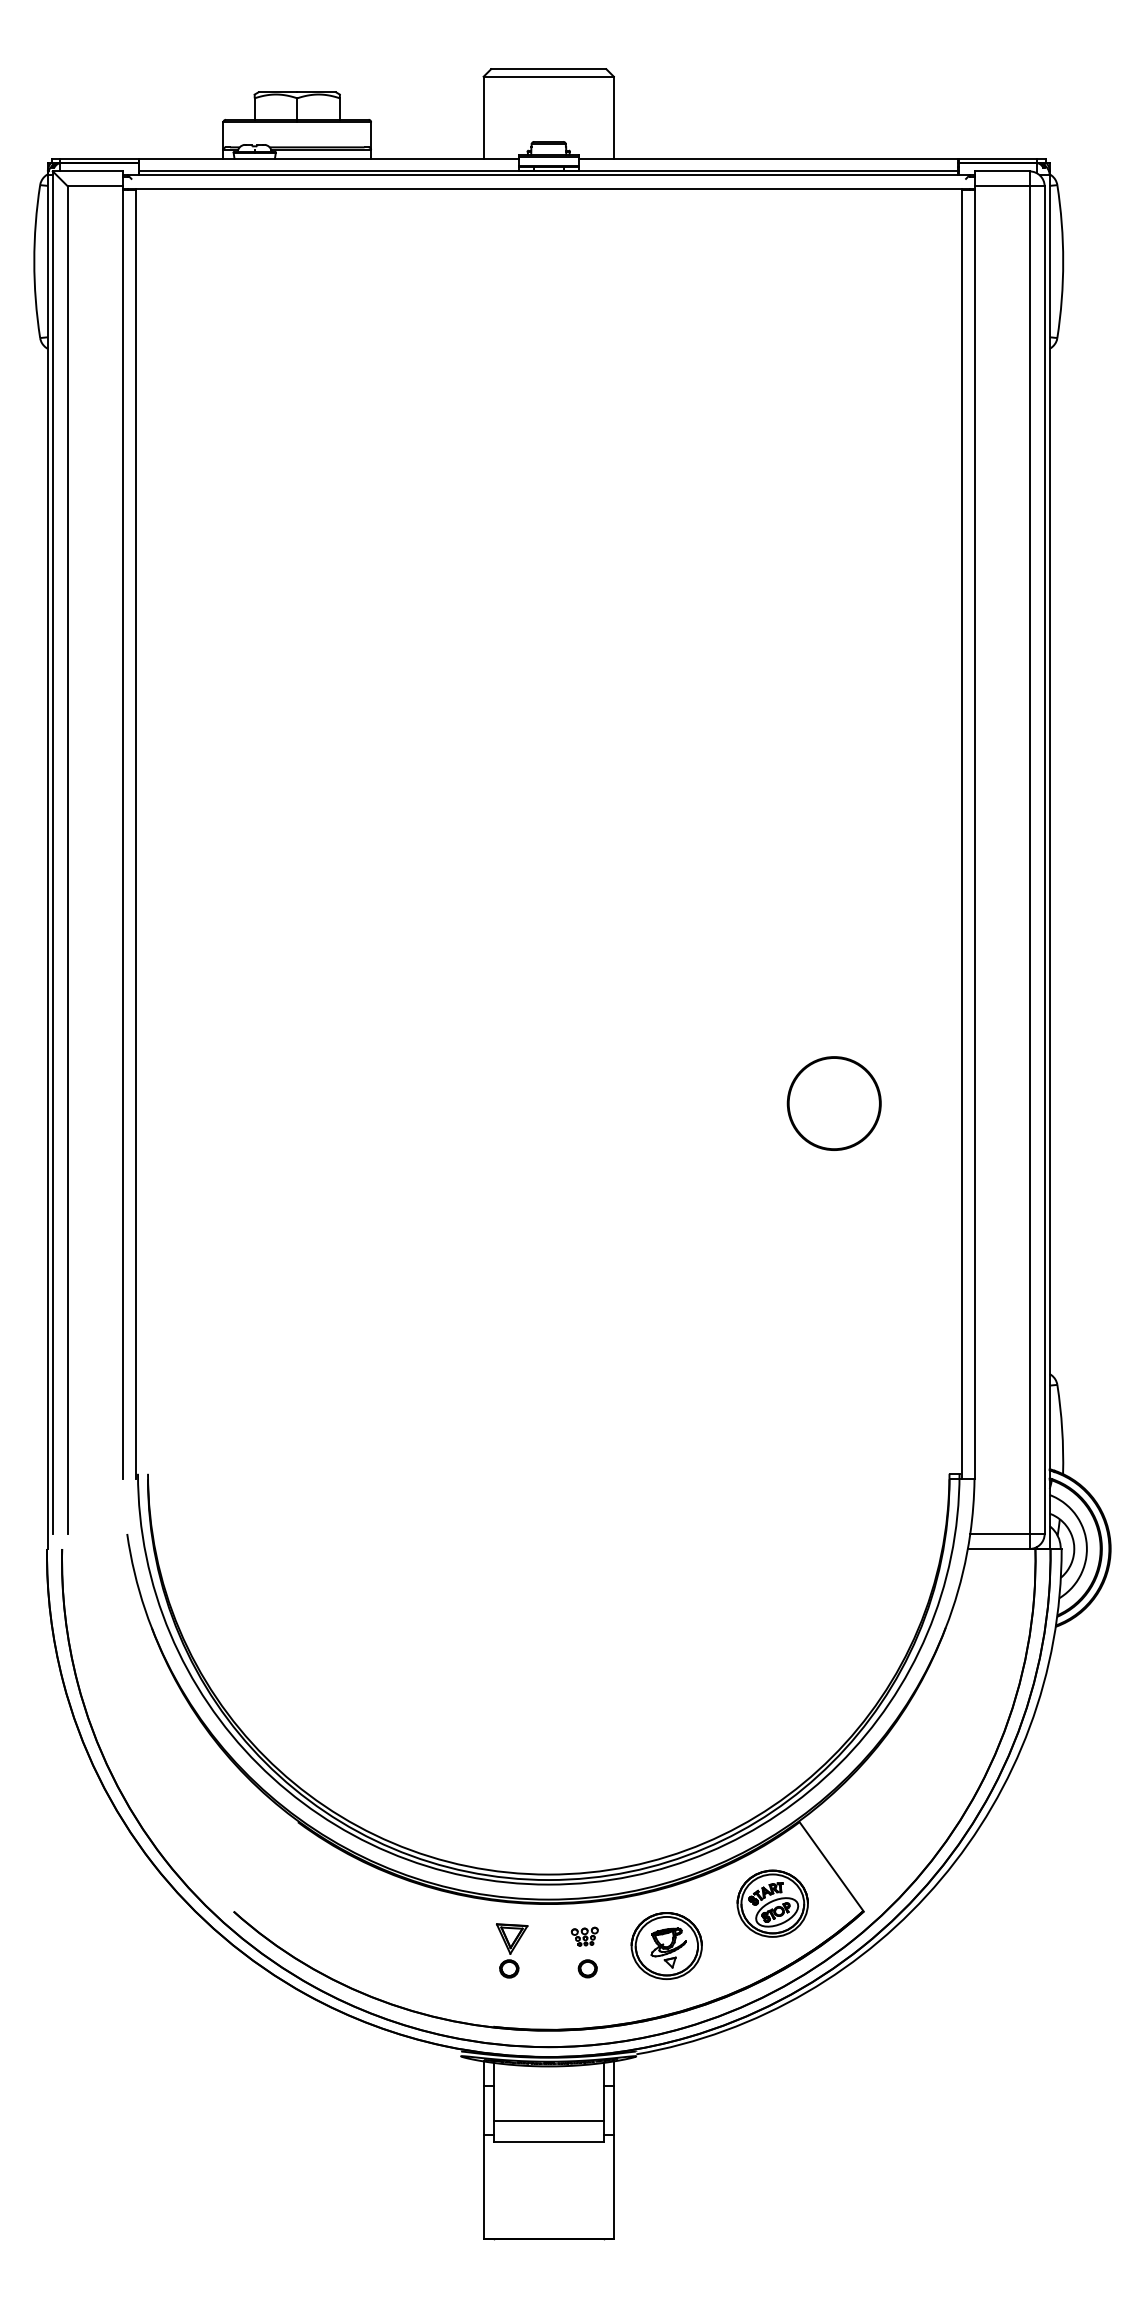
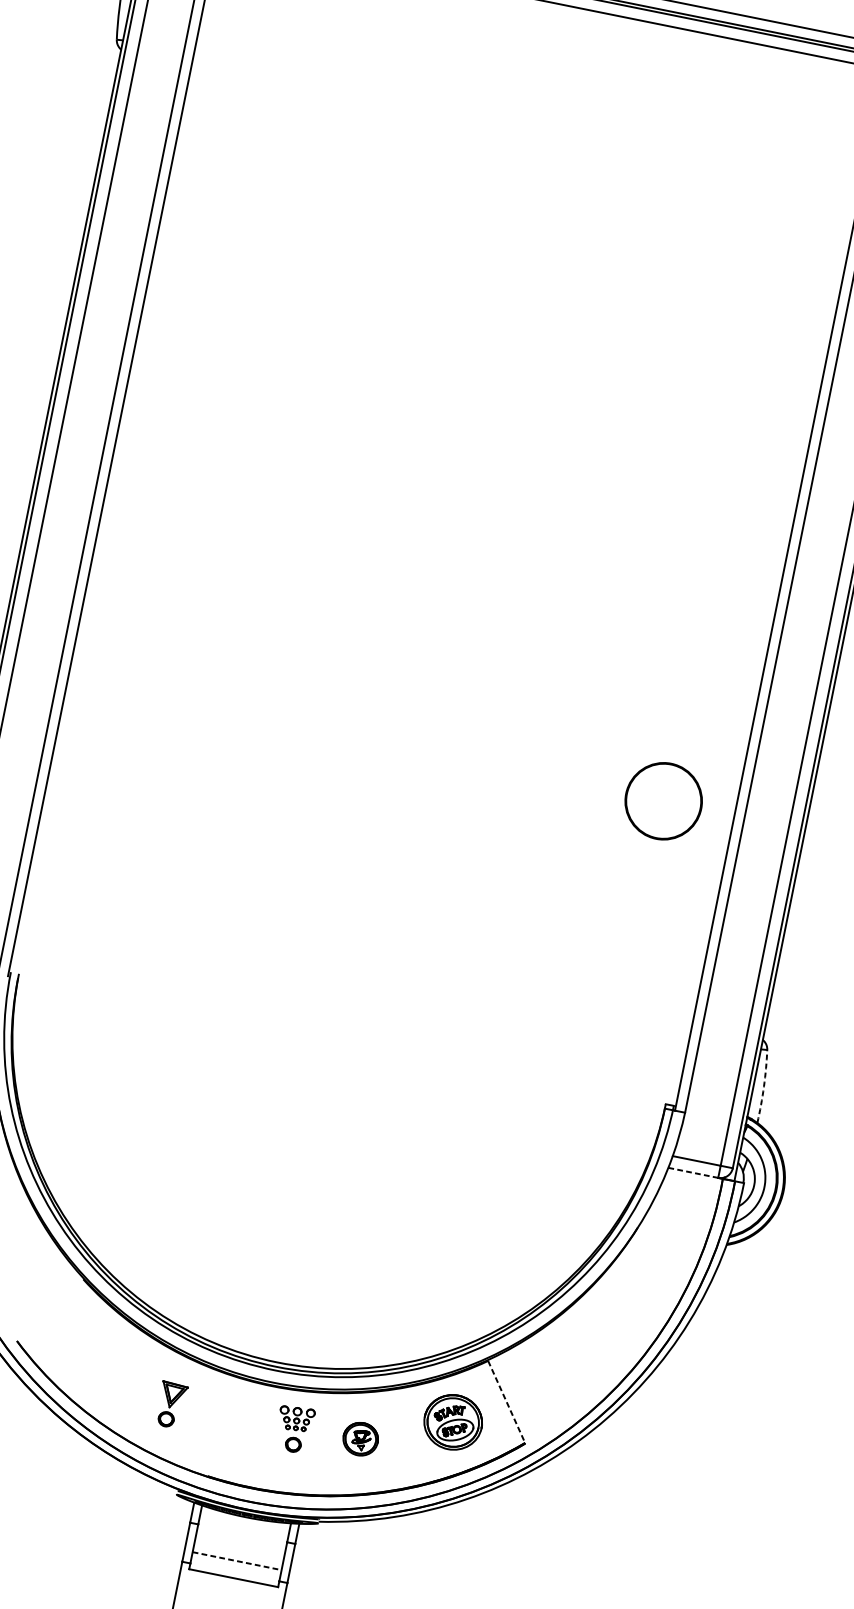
circle: (833, 1103) -> (663, 801), moved
arc: (1062, 1429) -> (764, 1086), solid -> dashed
line: (998, 1548) -> (693, 1172), solid -> dashed
line: (832, 1867) -> (507, 1402), solid -> dashed
part: (584, 1936) -> (295, 1418), size x1.6
part: (666, 1945) -> (360, 1438), size x0.6
part: (512, 1950) -> (171, 1404), moved
line: (549, 2120) -> (237, 1560), solid -> dashed

